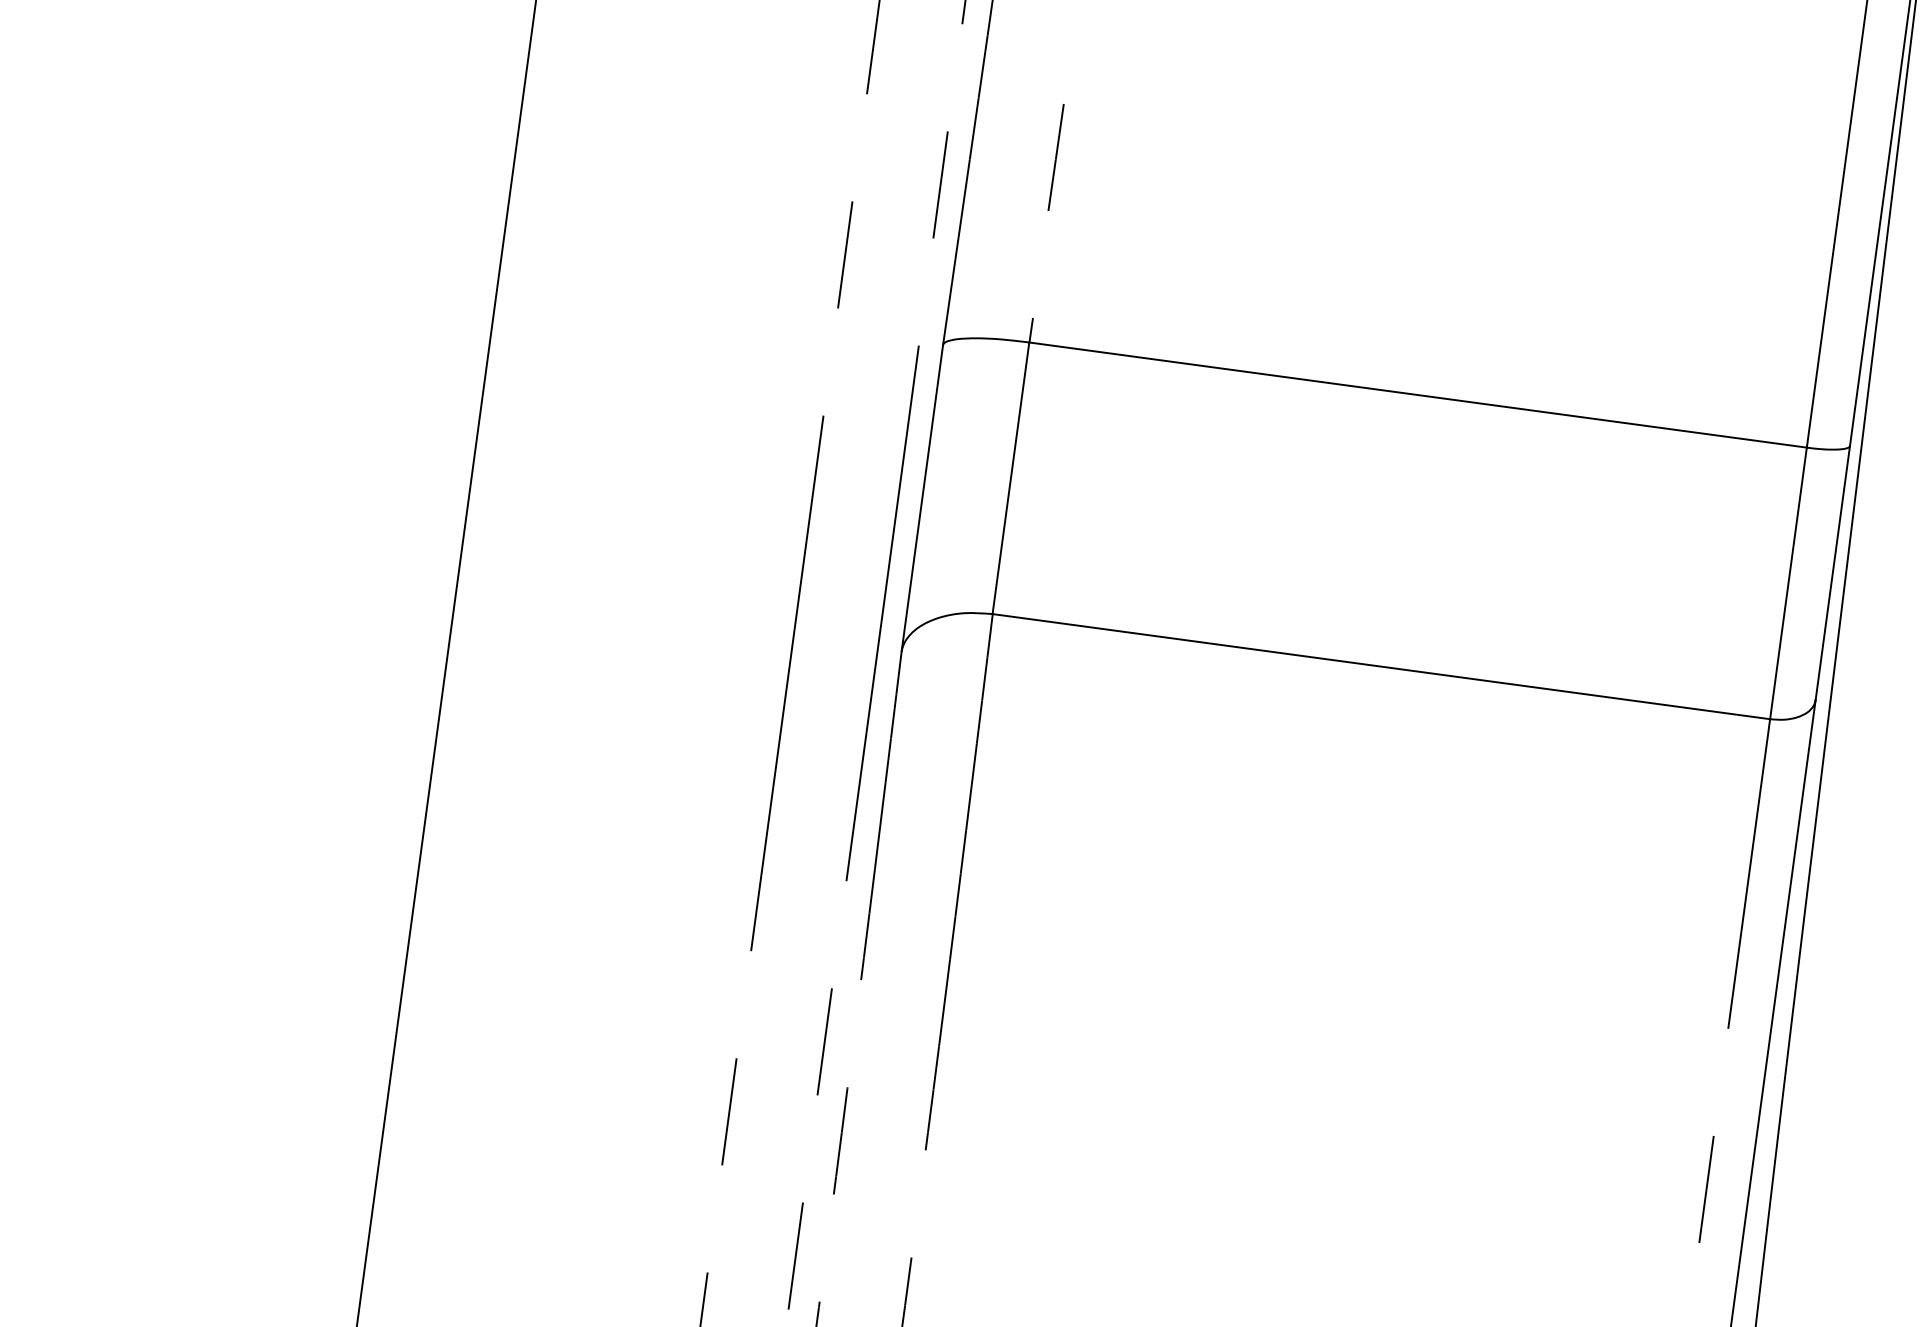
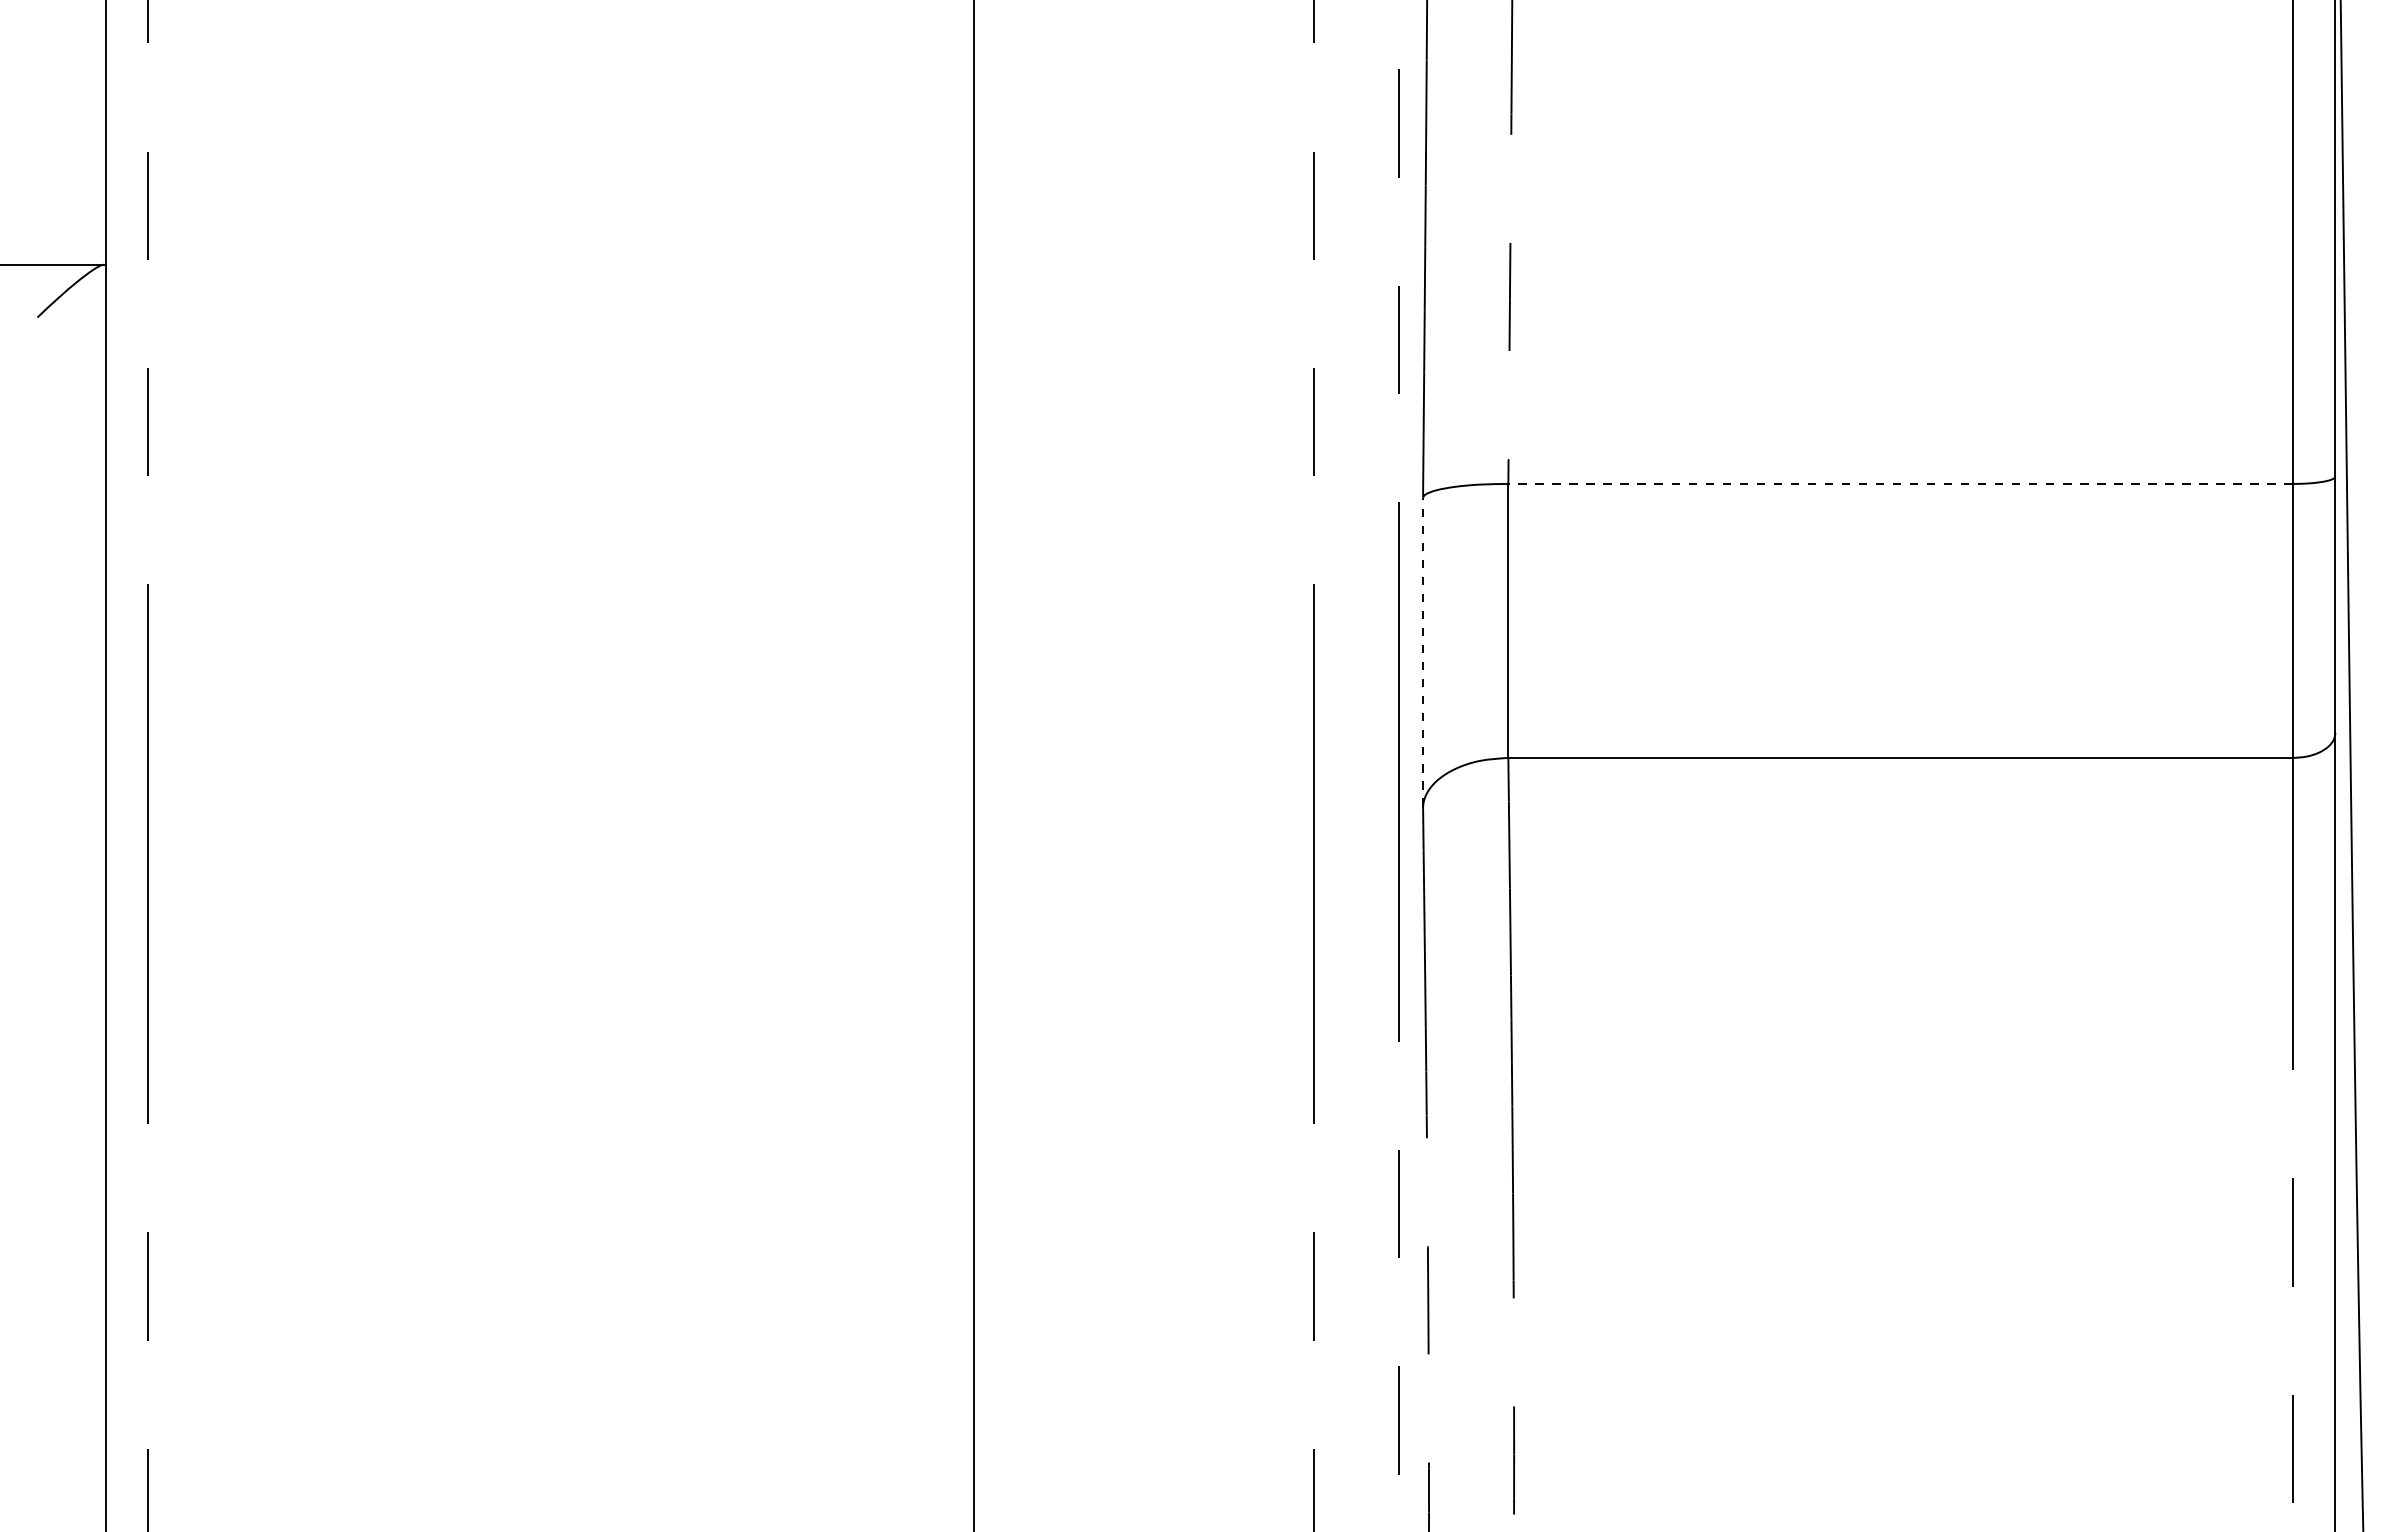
line: (1418, 394) -> (1900, 483), solid -> dashed
line: (922, 498) -> (1423, 652), solid -> dashed

